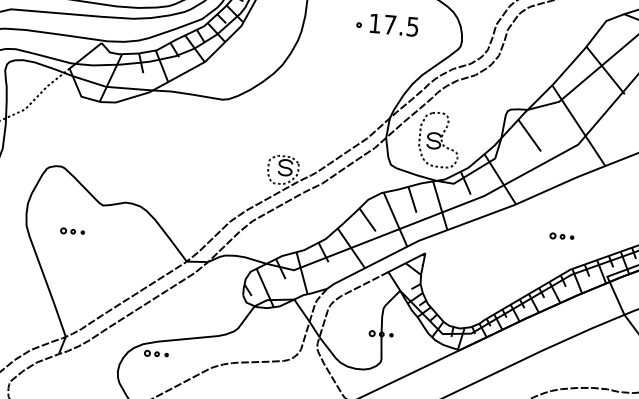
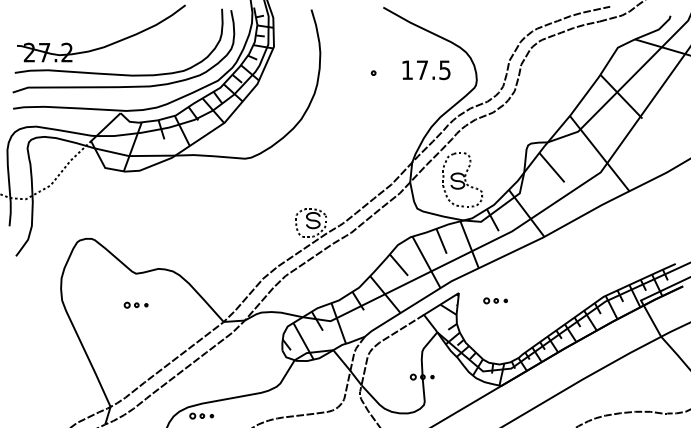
text: (394, 25) -> (426, 70), moved
part: (71, 230) -> (135, 304), moved
part: (561, 236) -> (495, 300), moved

